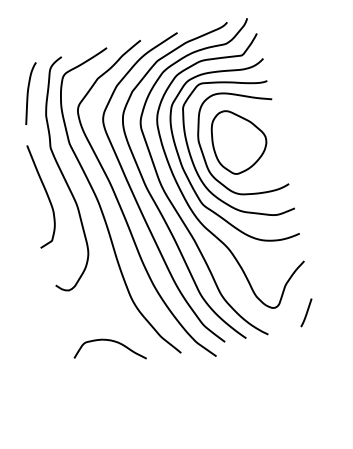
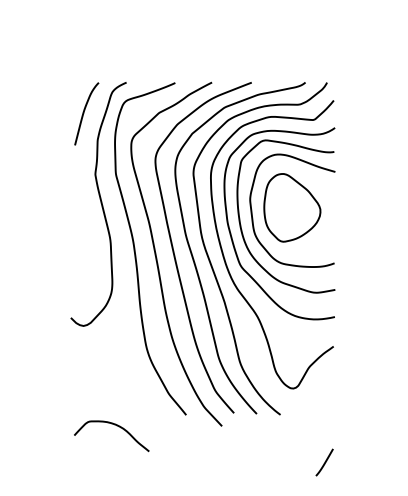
curve: (45, 193) -> (80, 220), removed
line: (306, 312) -> (324, 462), moved
curve: (111, 341) -> (116, 426), moved

